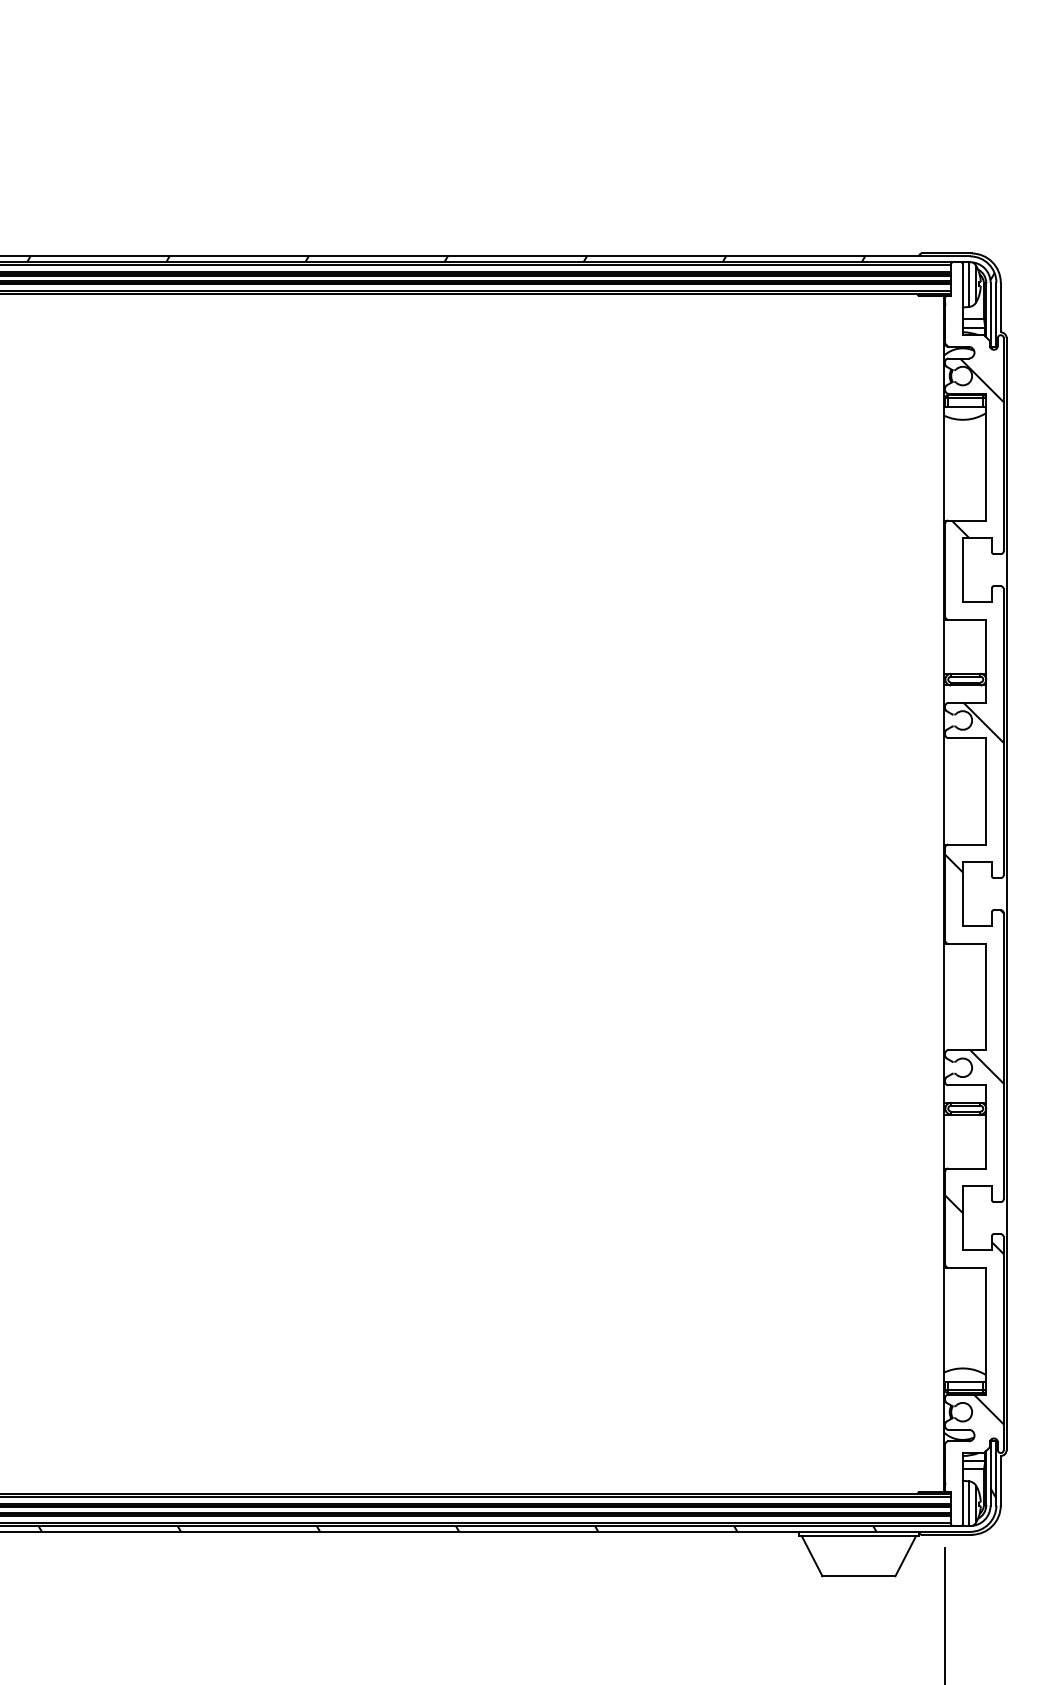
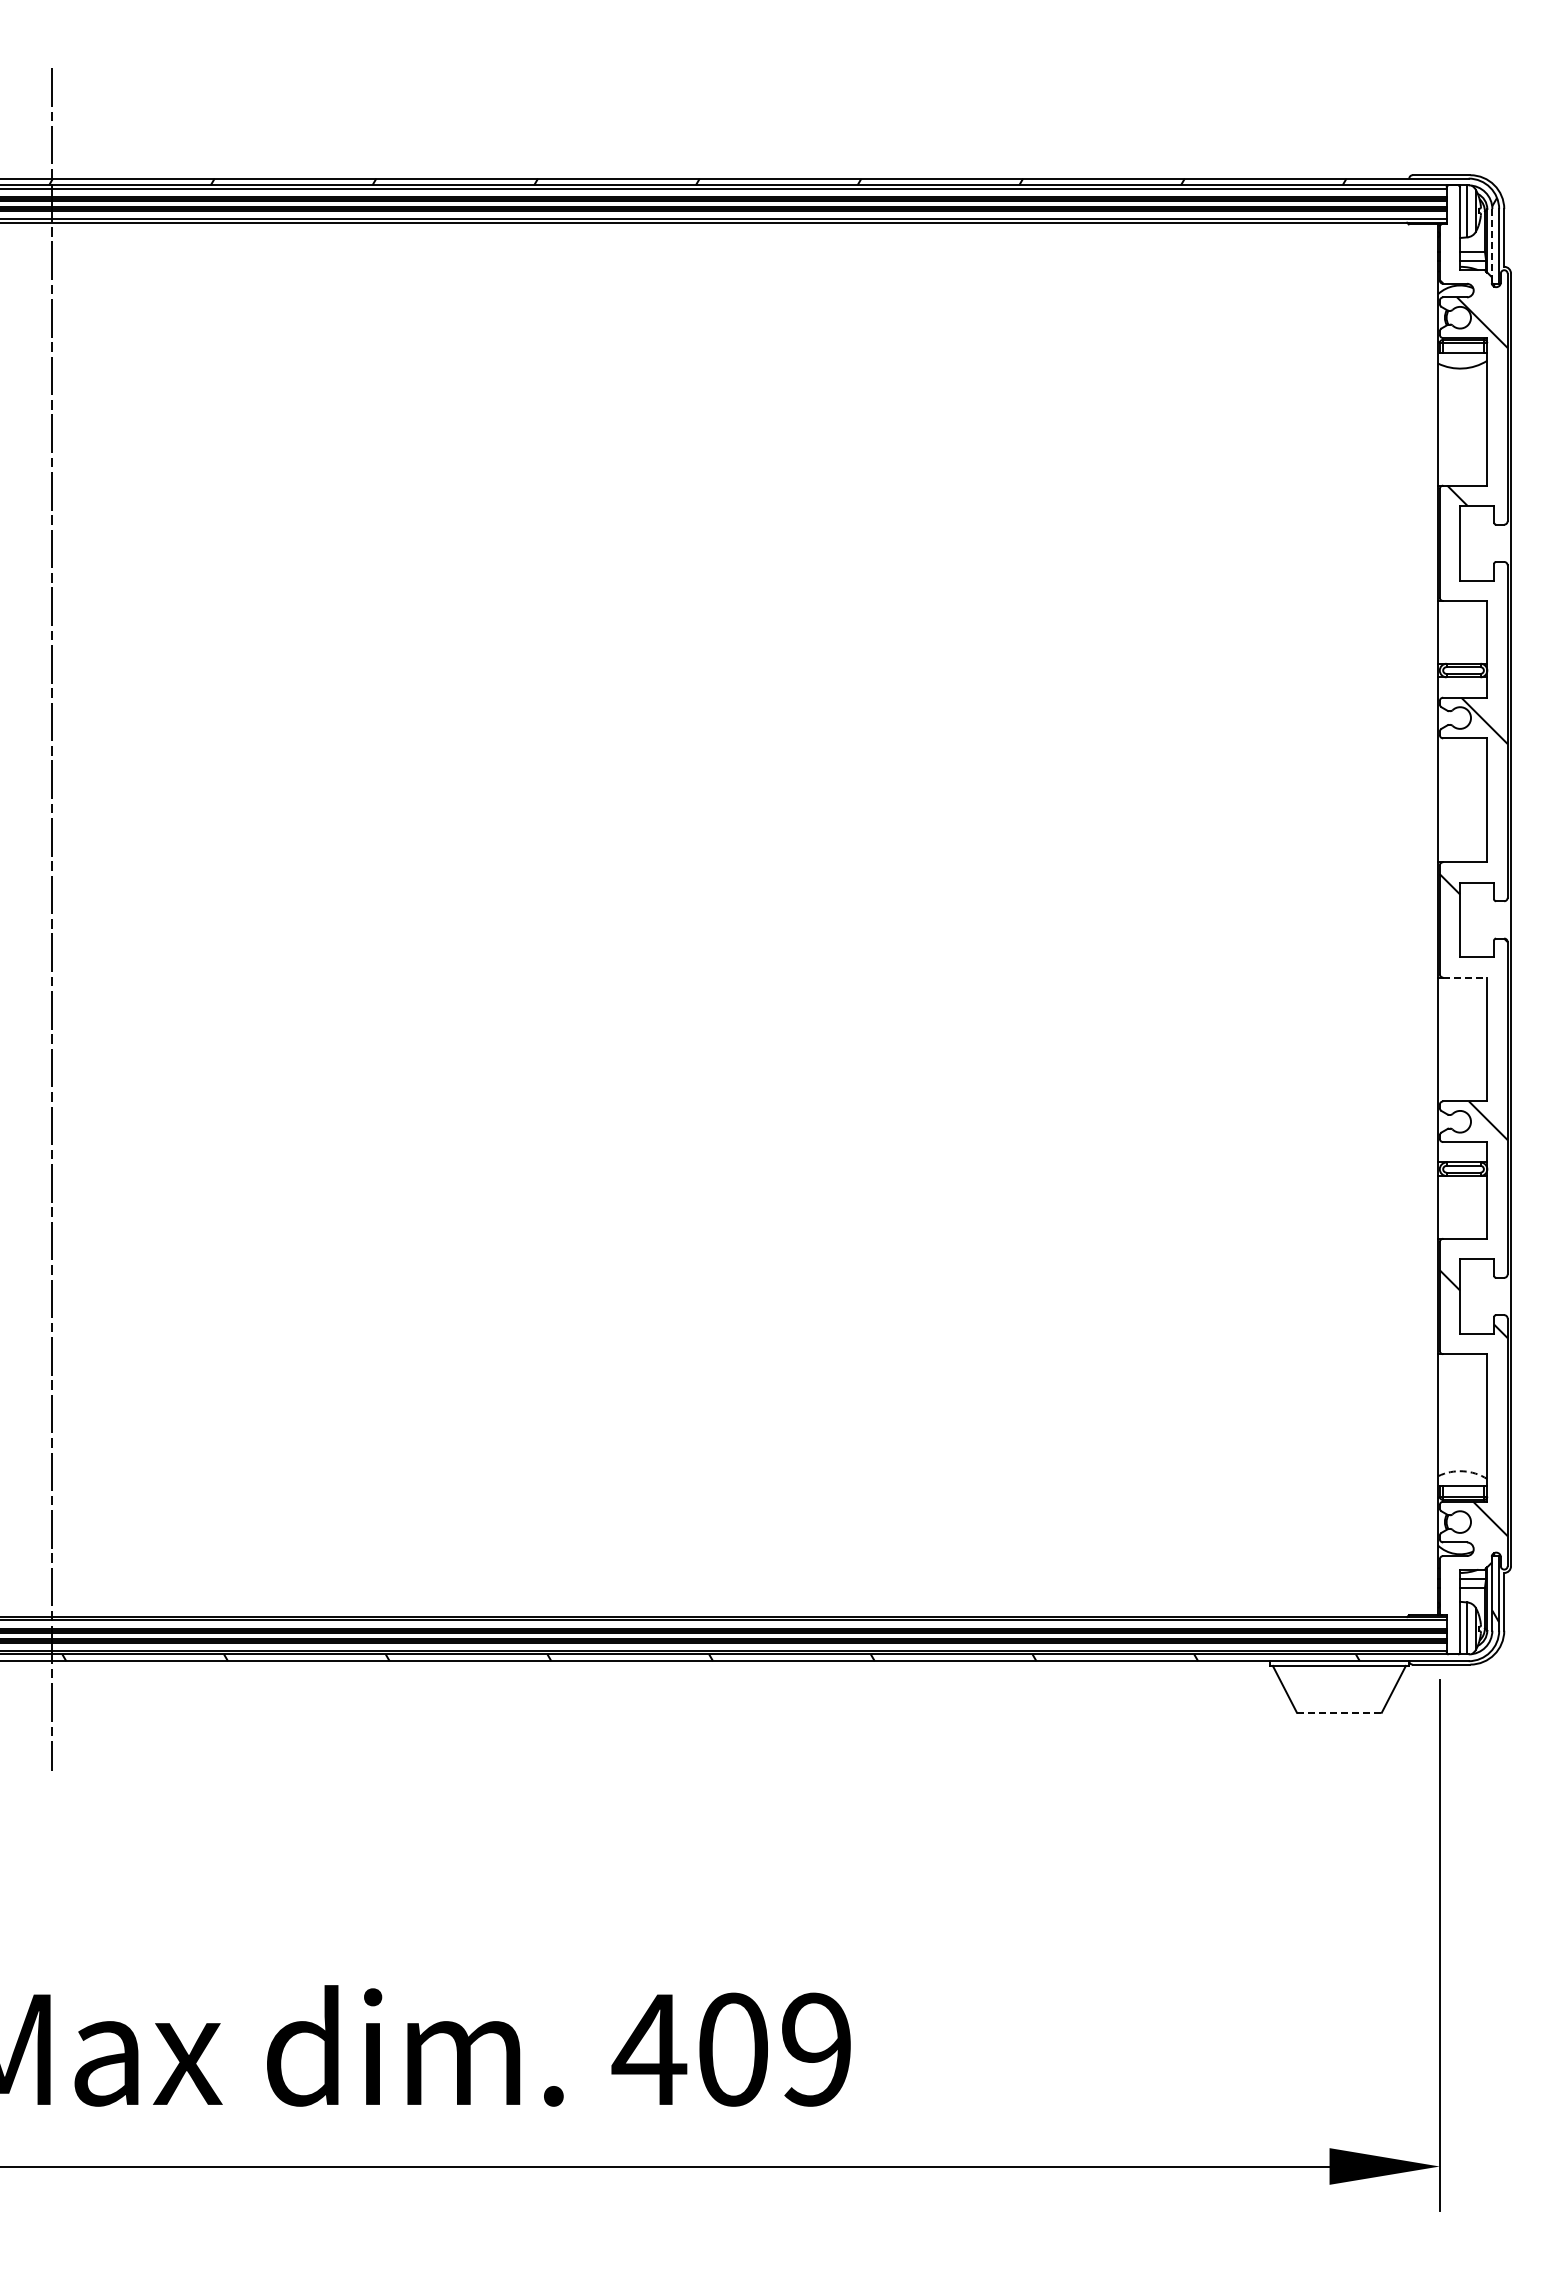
line: (990, 314) -> (1492, 246), solid -> dashed
line: (967, 943) -> (1465, 977), solid -> dashed
arc: (965, 1368) -> (1463, 1471), solid -> dashed
line: (859, 1576) -> (1339, 1712), solid -> dashed

